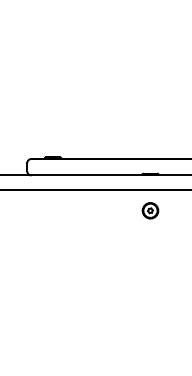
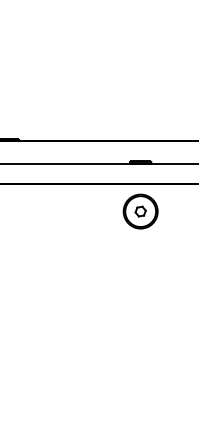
part: (150, 210) -> (140, 211), size x1.6

